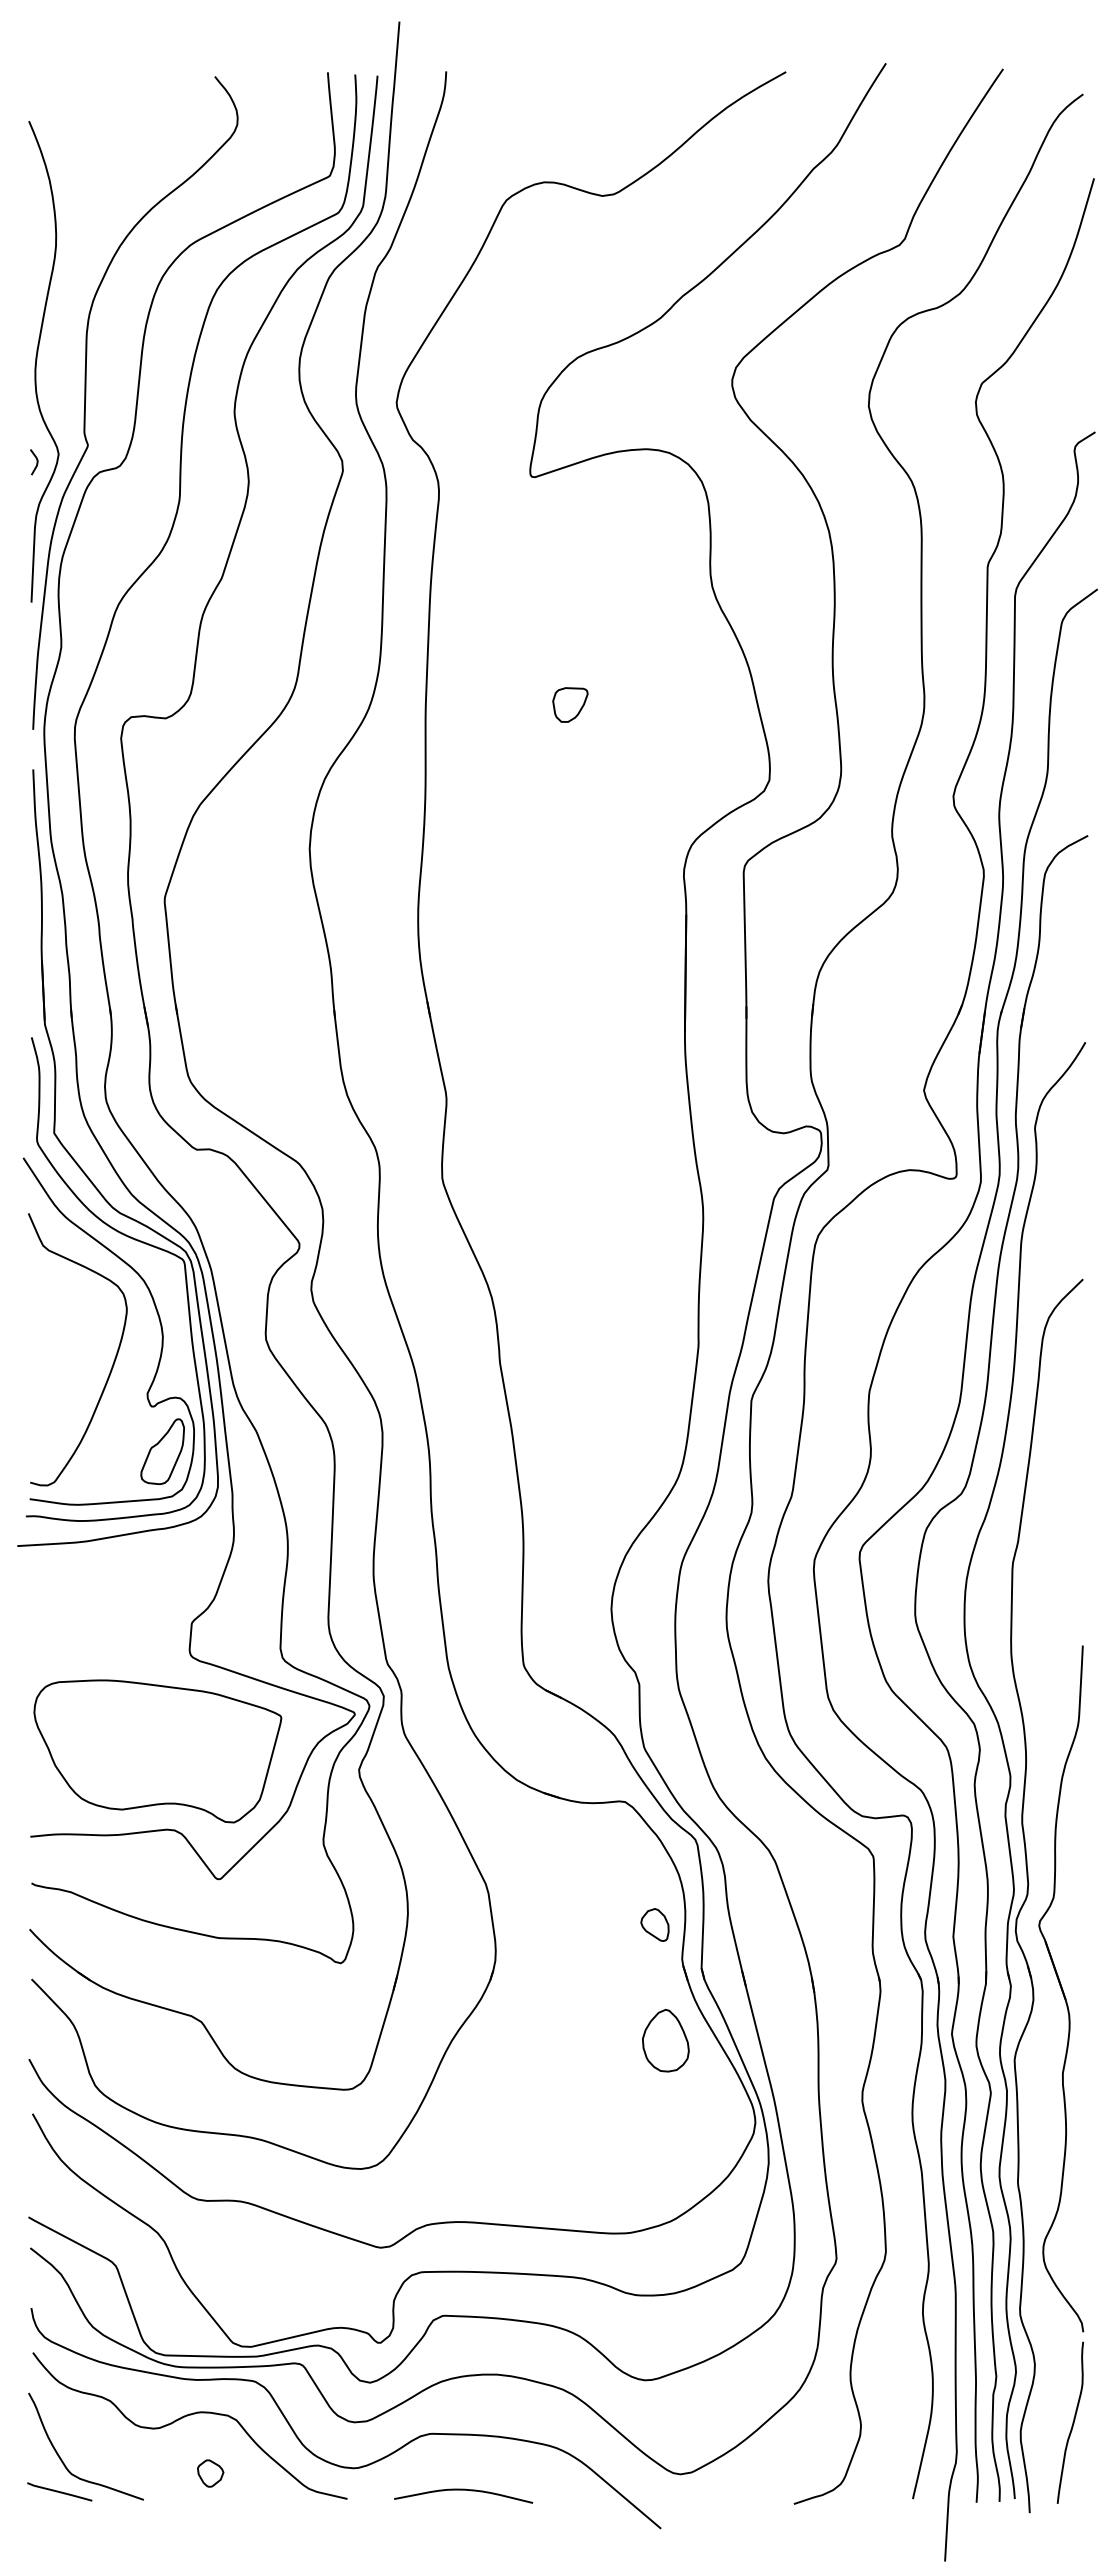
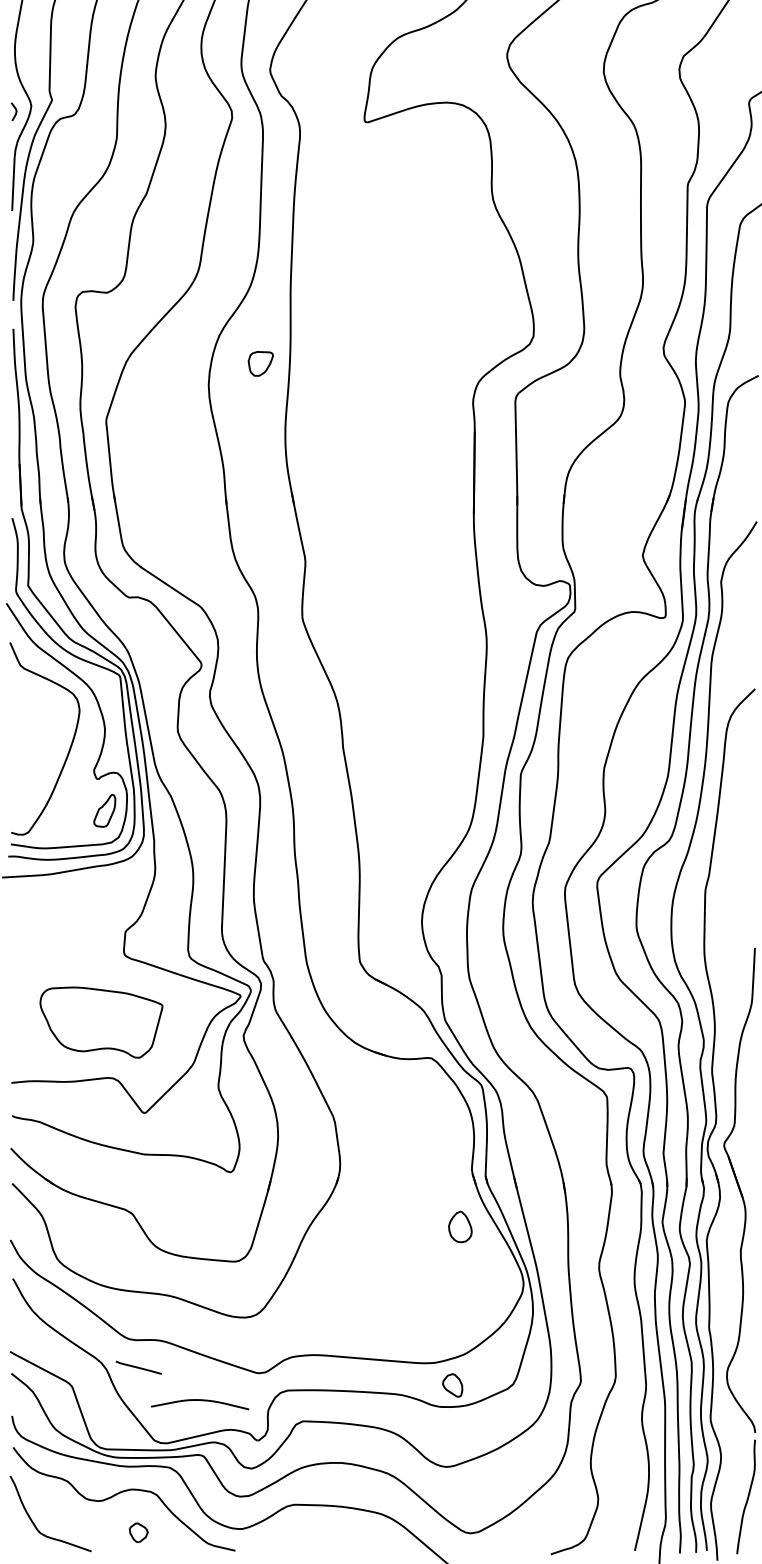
part: (570, 704) -> (260, 363), moved
part: (162, 1451) -> (104, 810), size x0.7
part: (157, 1751) -> (101, 1022), size x0.7
part: (654, 1924) -> (452, 1385), moved
part: (665, 2040) -> (460, 1226), size x0.7
curve: (463, 2490) -> (200, 1400), moved
line: (59, 2491) -> (138, 1367), moved

